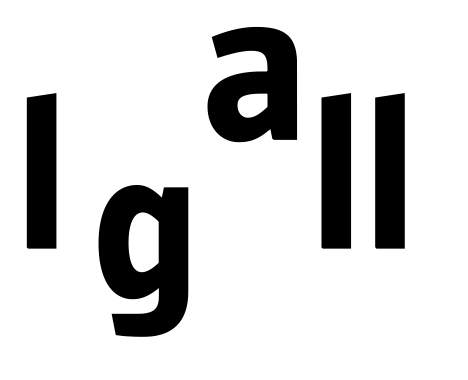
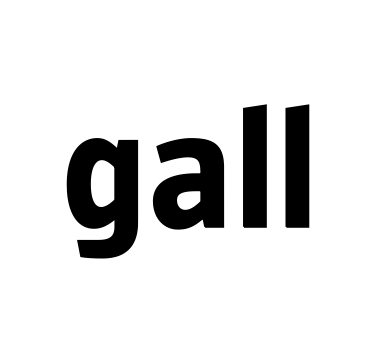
part: (252, 84) -> (188, 183), moved
part: (41, 170) -> (21, 165), removed
part: (142, 261) -> (101, 198), moved

